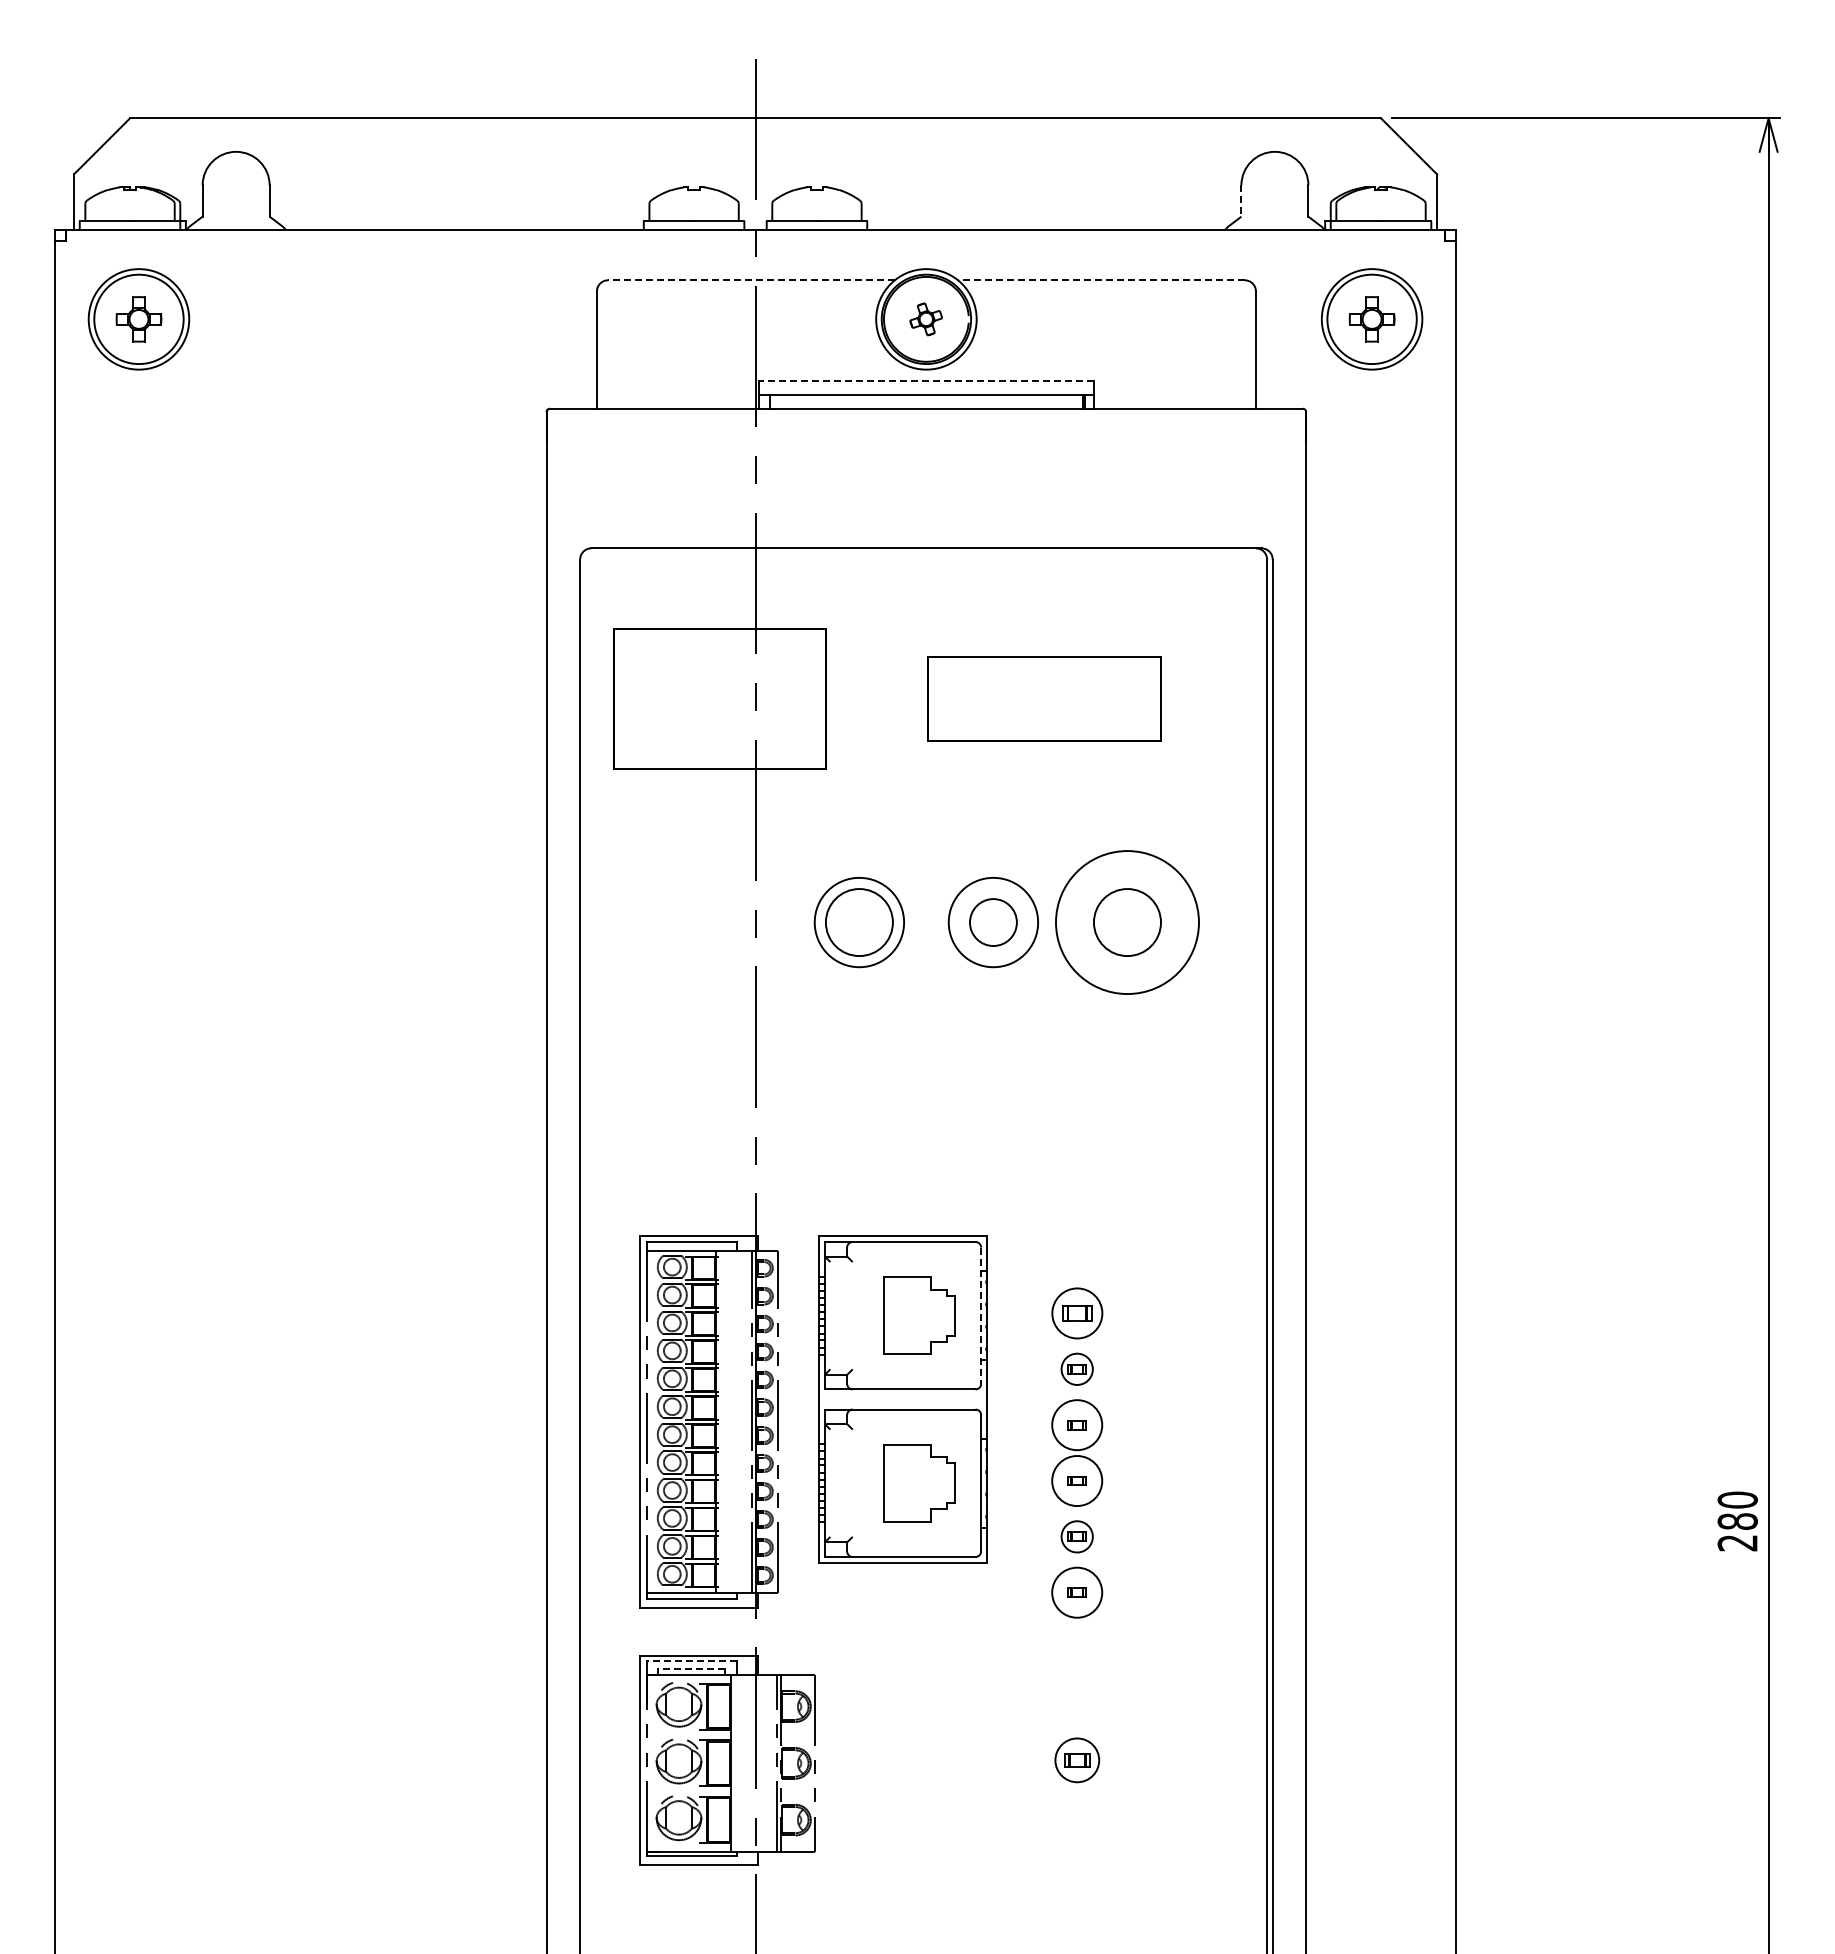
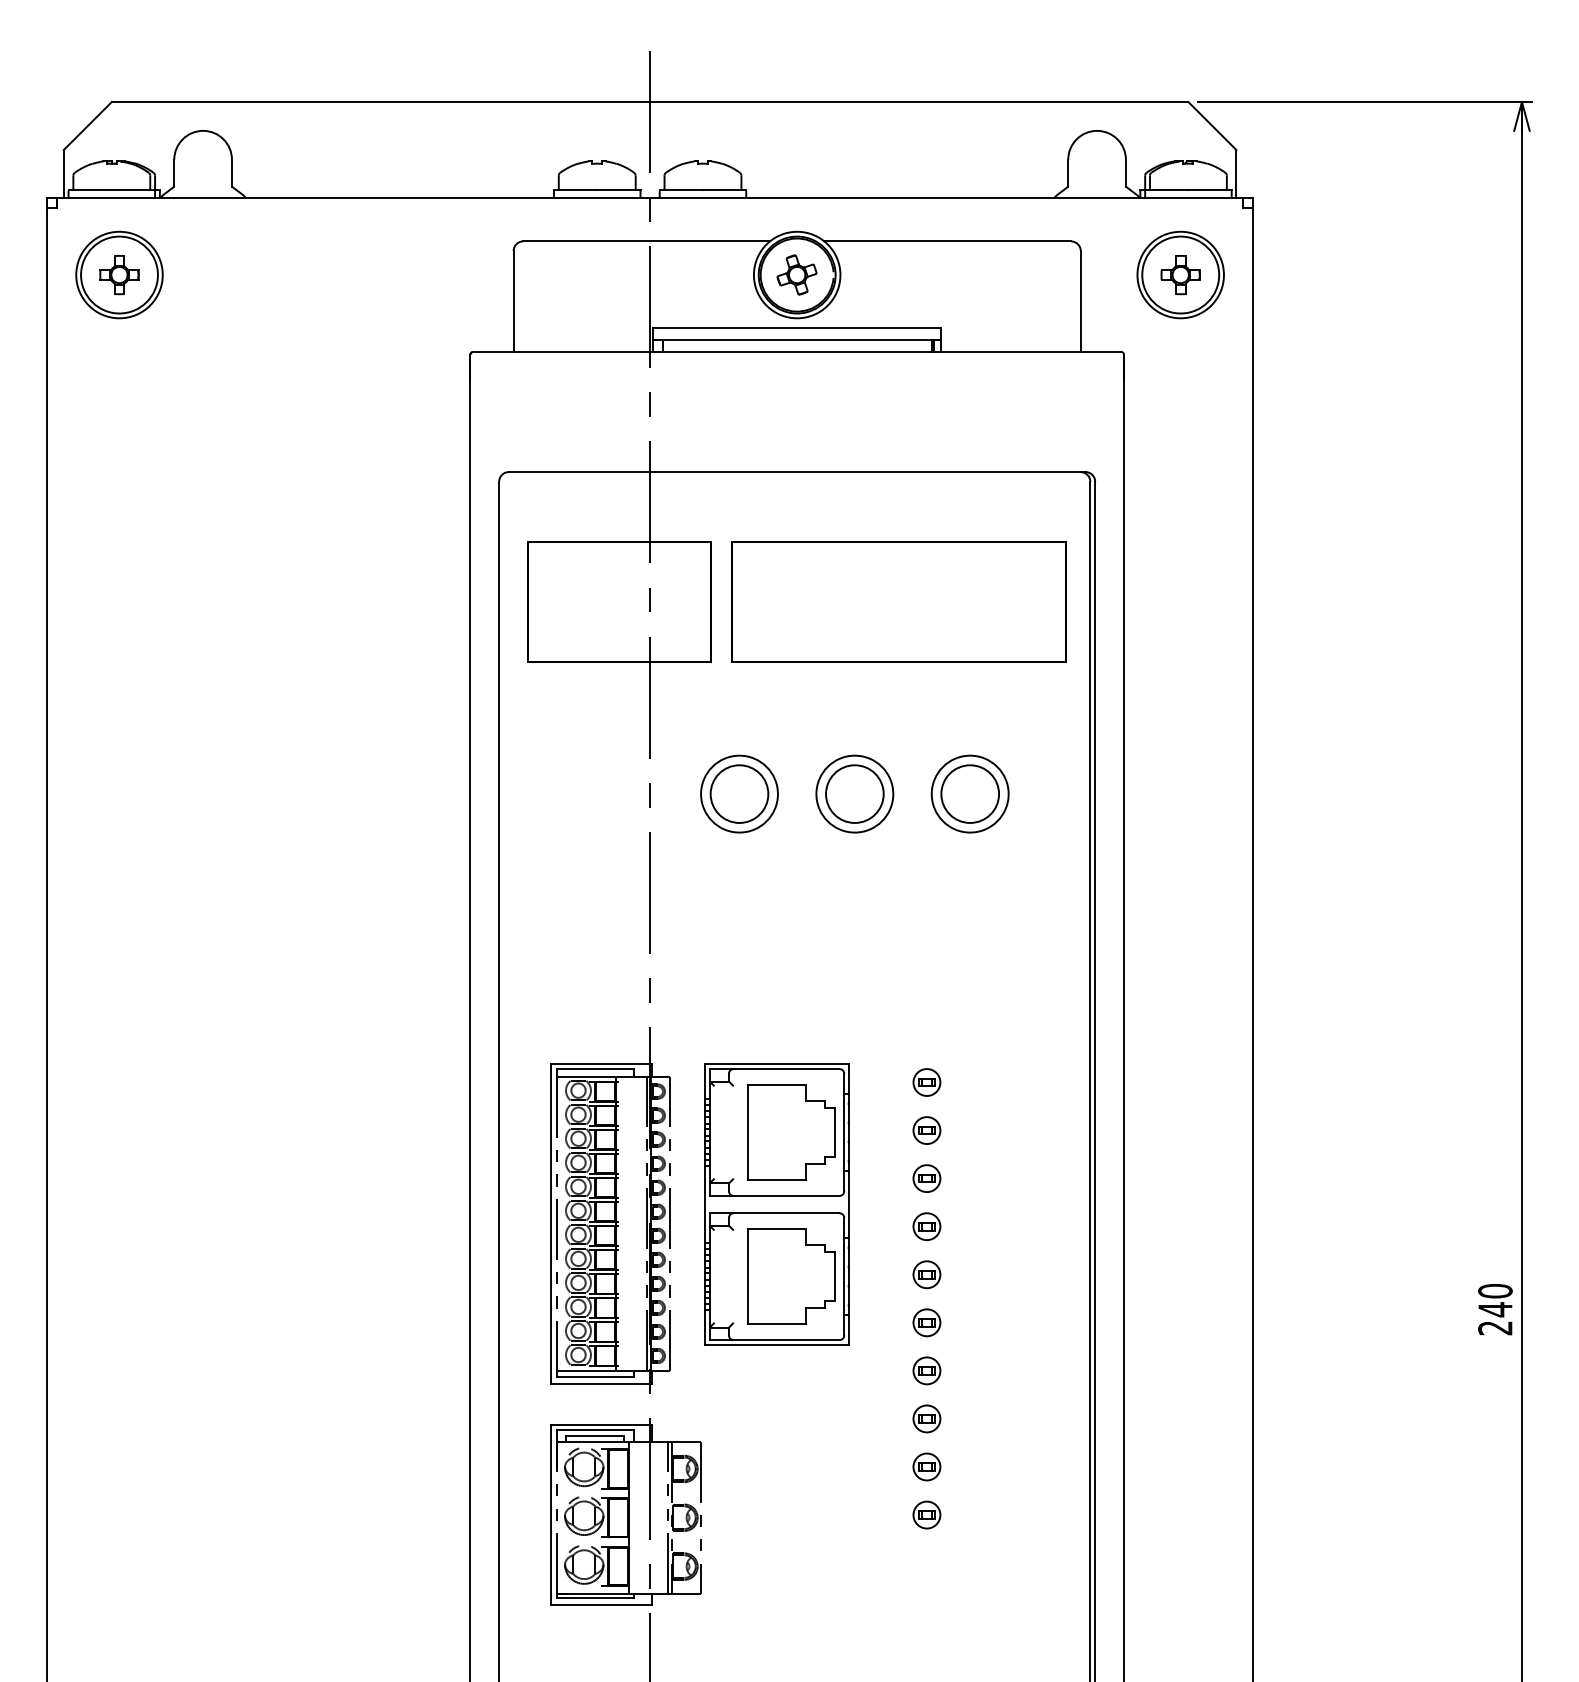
line: (1241, 201) -> (1068, 173), dashed -> solid
line: (750, 280) -> (645, 241), dashed -> solid
line: (1100, 280) -> (946, 241), dashed -> solid
part: (925, 319) -> (796, 275), size x1.43
line: (926, 380) -> (797, 327), dashed -> solid
part: (1044, 698) -> (898, 601), size x1.67
circle: (992, 922) -> (854, 794), size x1.43
circle: (1127, 922) -> (970, 794), size x0.62
part: (1076, 1257) -> (926, 1082), added
part: (1076, 1313) -> (926, 1130), size x0.62
part: (919, 1315) -> (791, 1132), size x1.43
line: (981, 1316) -> (844, 1133), dashed -> solid
circle: (1076, 1424) -> (926, 1226), size x0.62
circle: (1076, 1480) -> (926, 1274), size x0.62
part: (919, 1482) -> (791, 1276), size x1.43
text: (1737, 1521) -> (1495, 1309), 280 -> 240
circle: (1076, 1592) -> (926, 1370), size x0.62
part: (1076, 1648) -> (926, 1418), added
line: (691, 1660) -> (595, 1429), dashed -> solid
line: (691, 1668) -> (595, 1436), dashed -> solid
part: (1076, 1703) -> (926, 1466), added
part: (1076, 1759) -> (926, 1514), size x0.71

